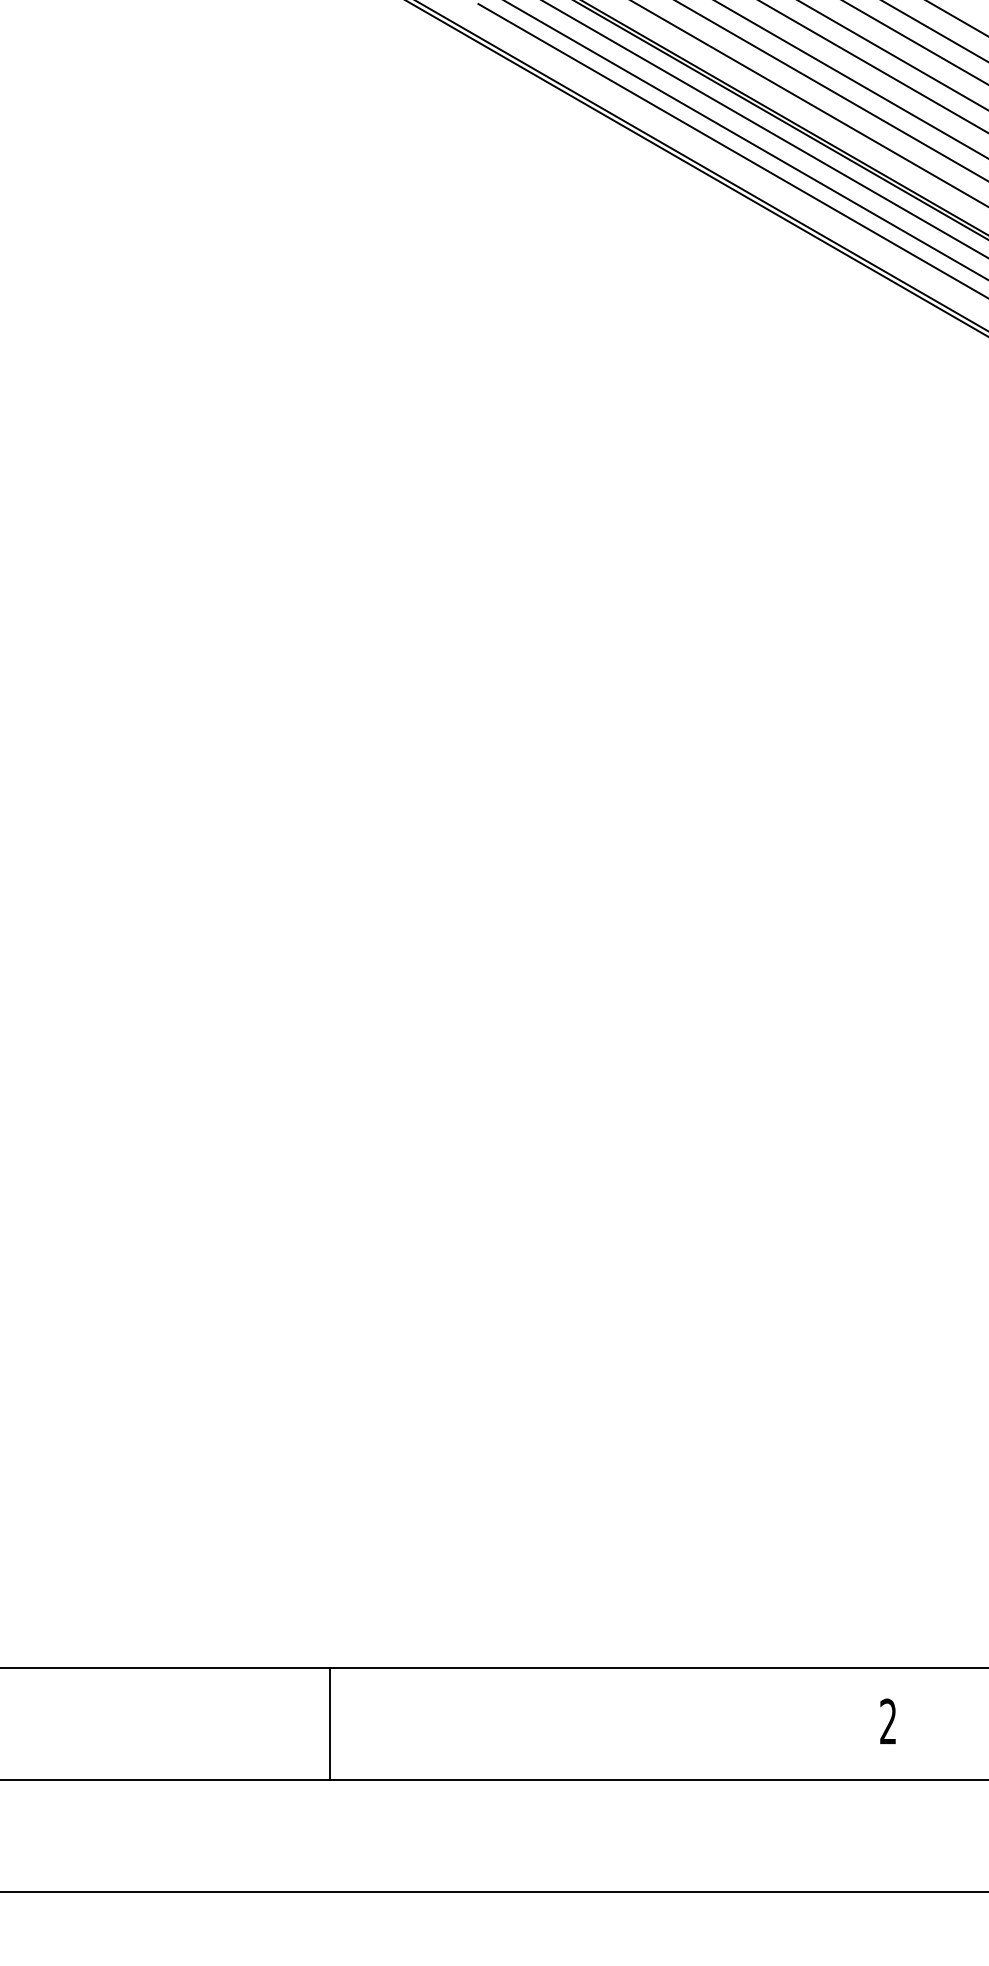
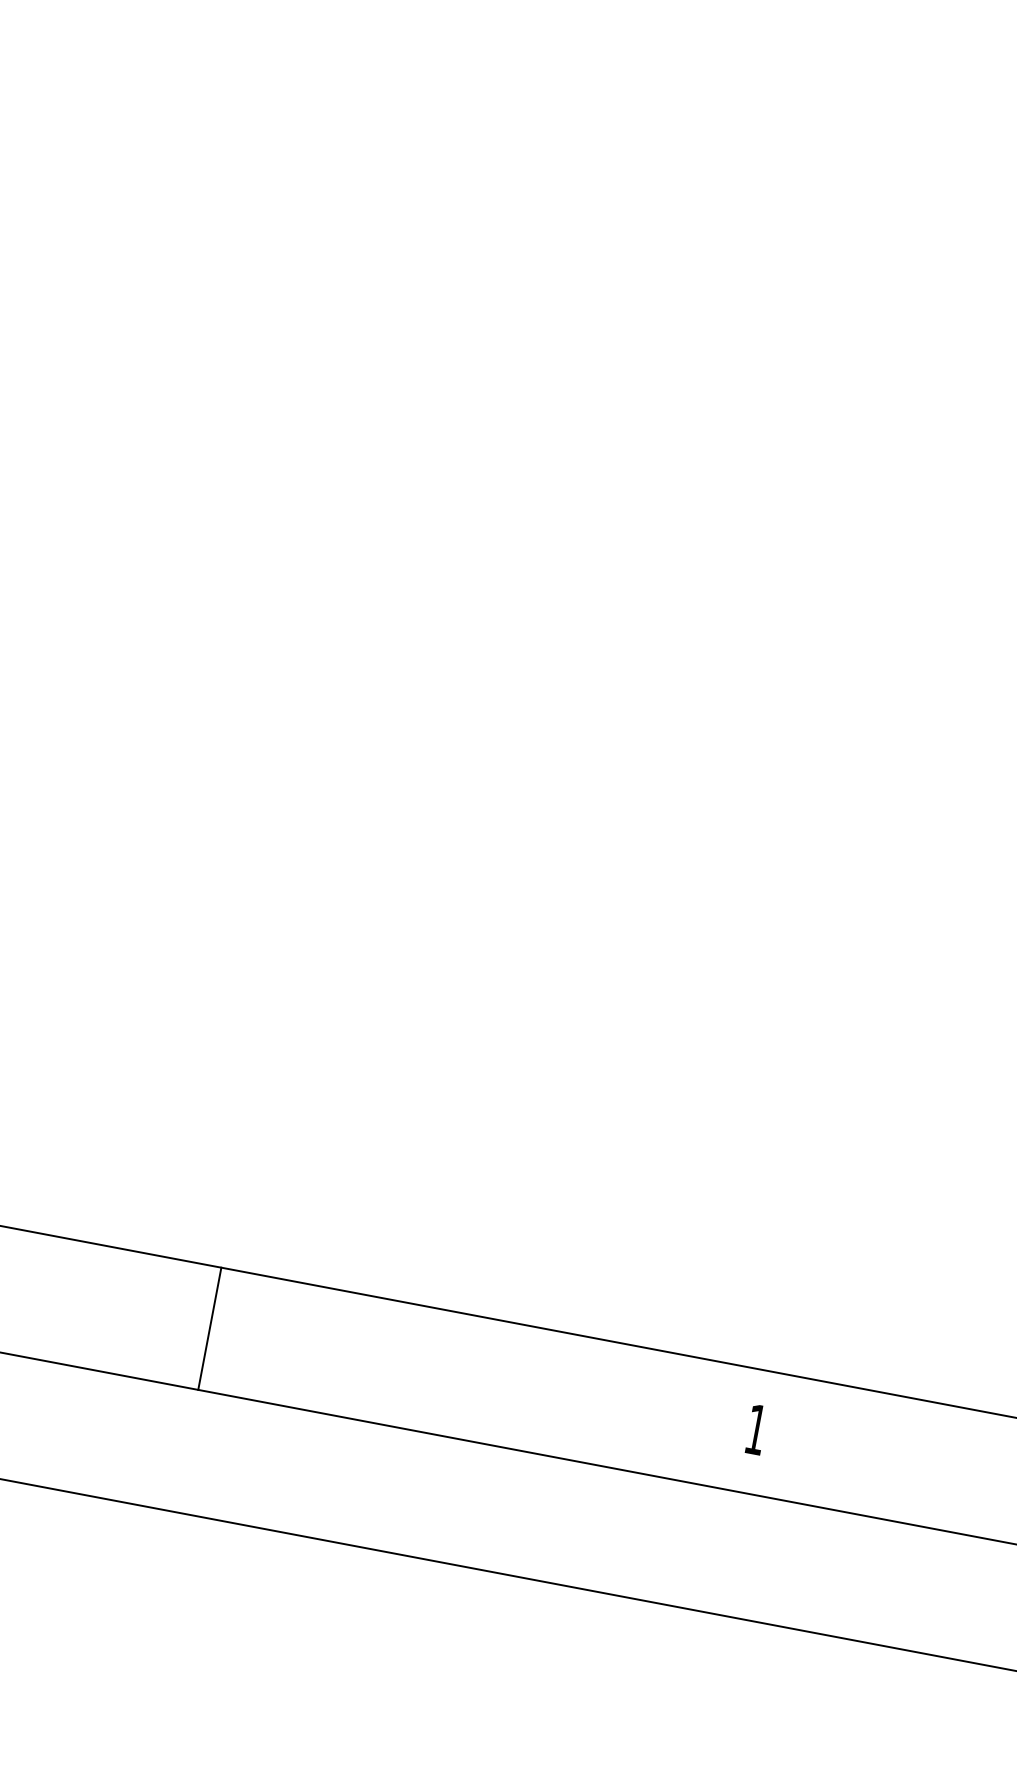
text: (887, 1721) -> (755, 1429), 2 -> 1
line: (329, 1723) -> (209, 1328), moved

